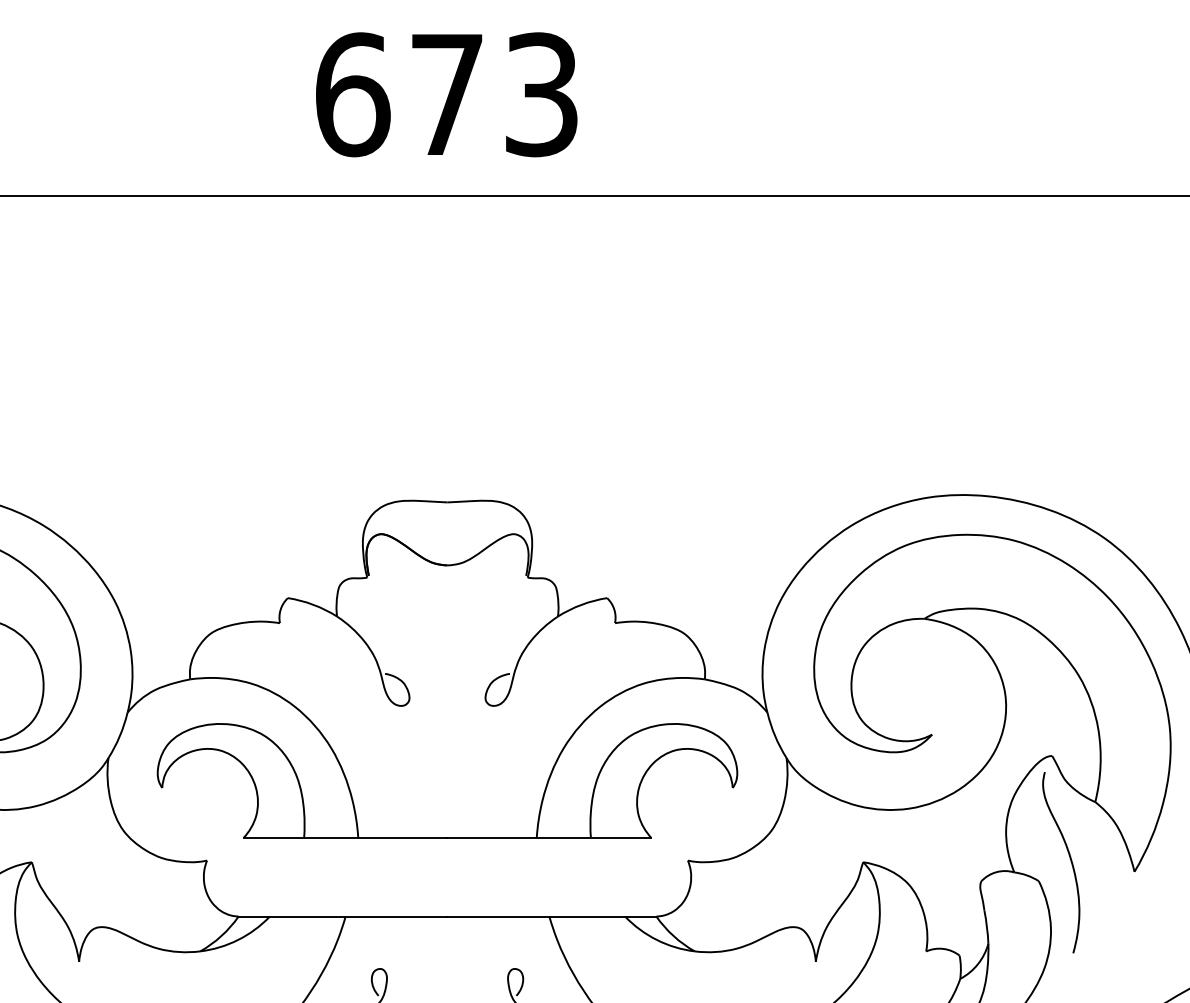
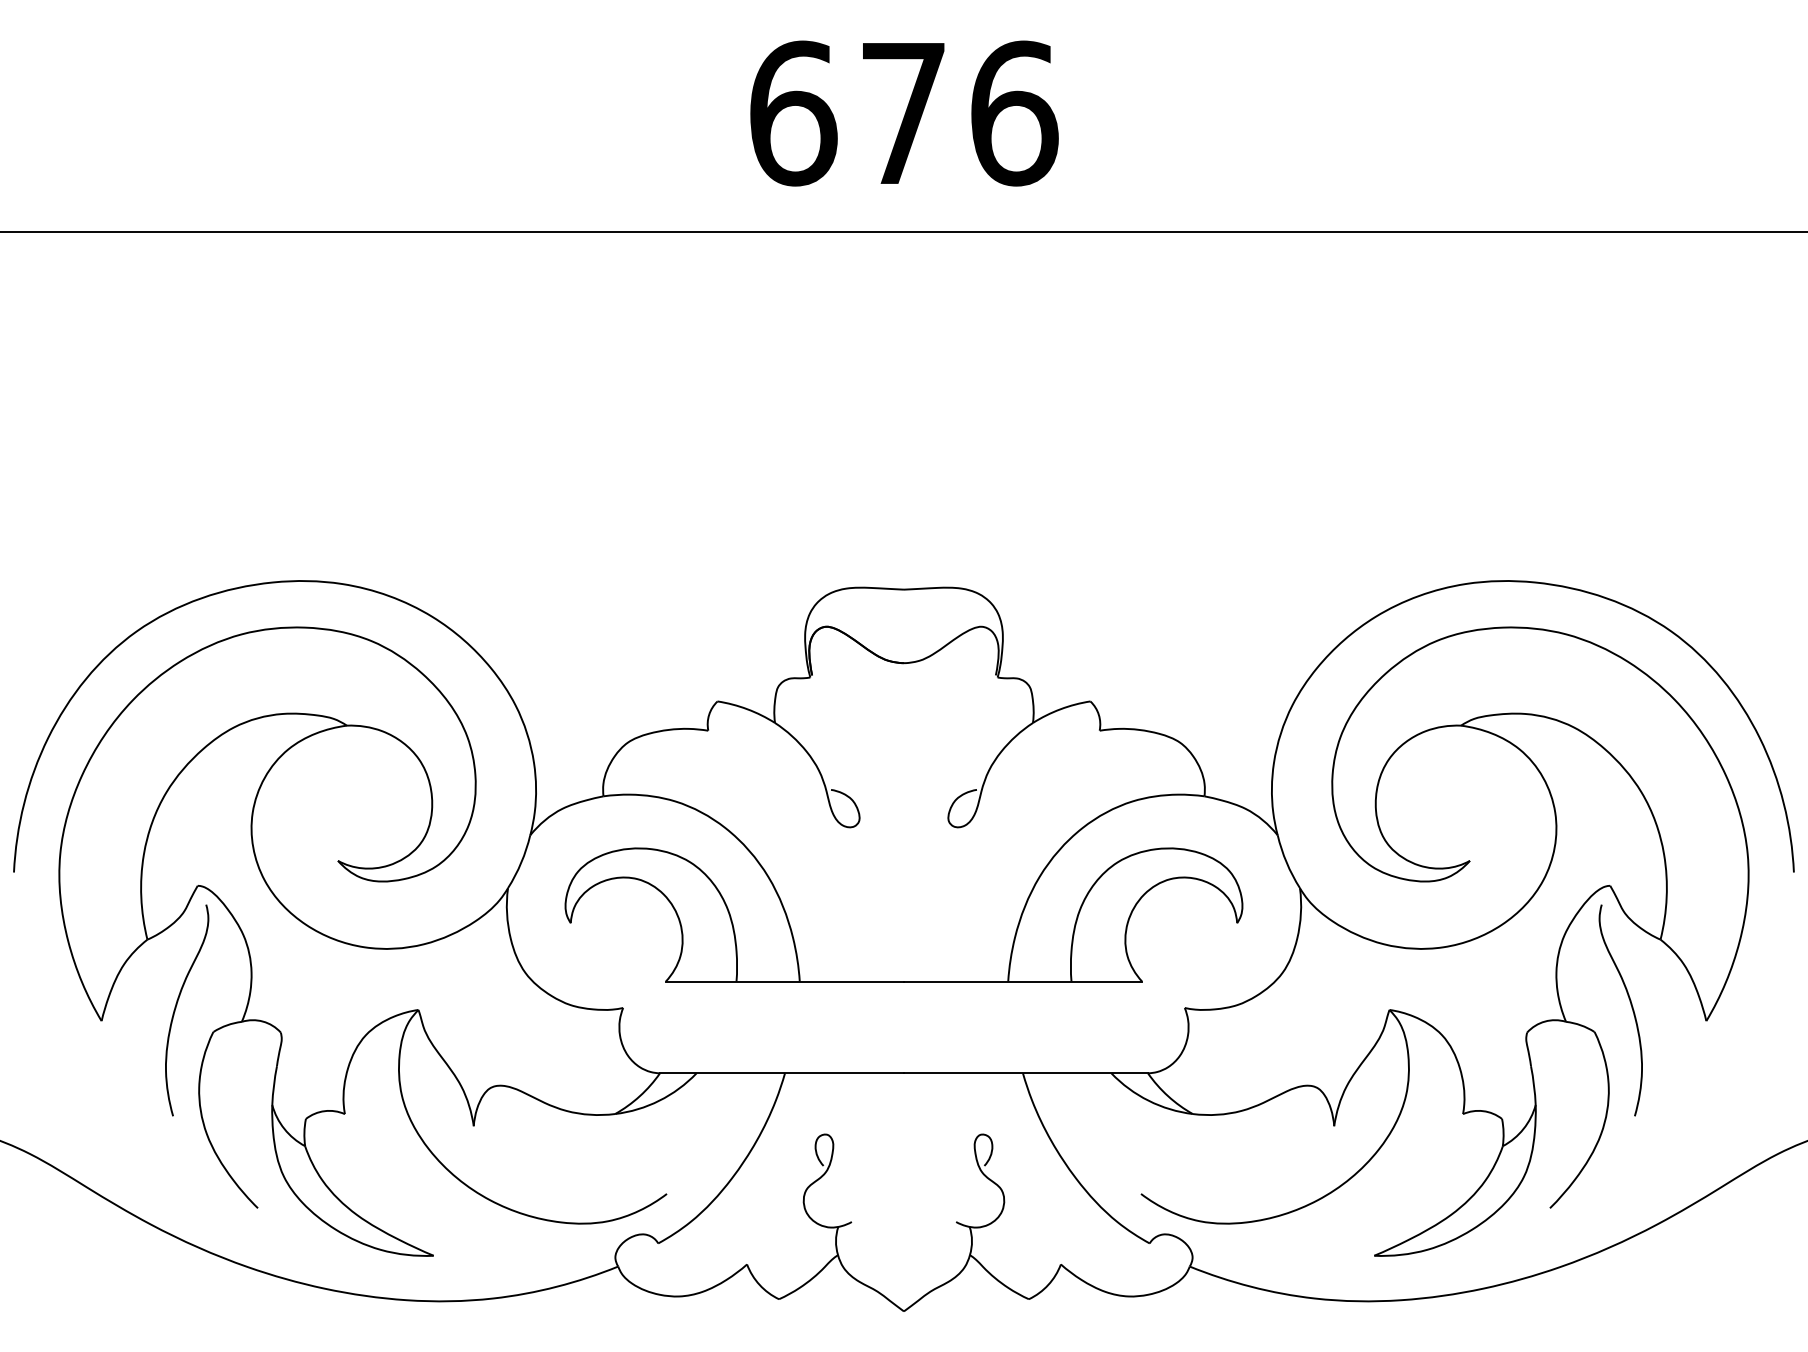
text: (542, 94) -> (1014, 113), 673 -> 676

